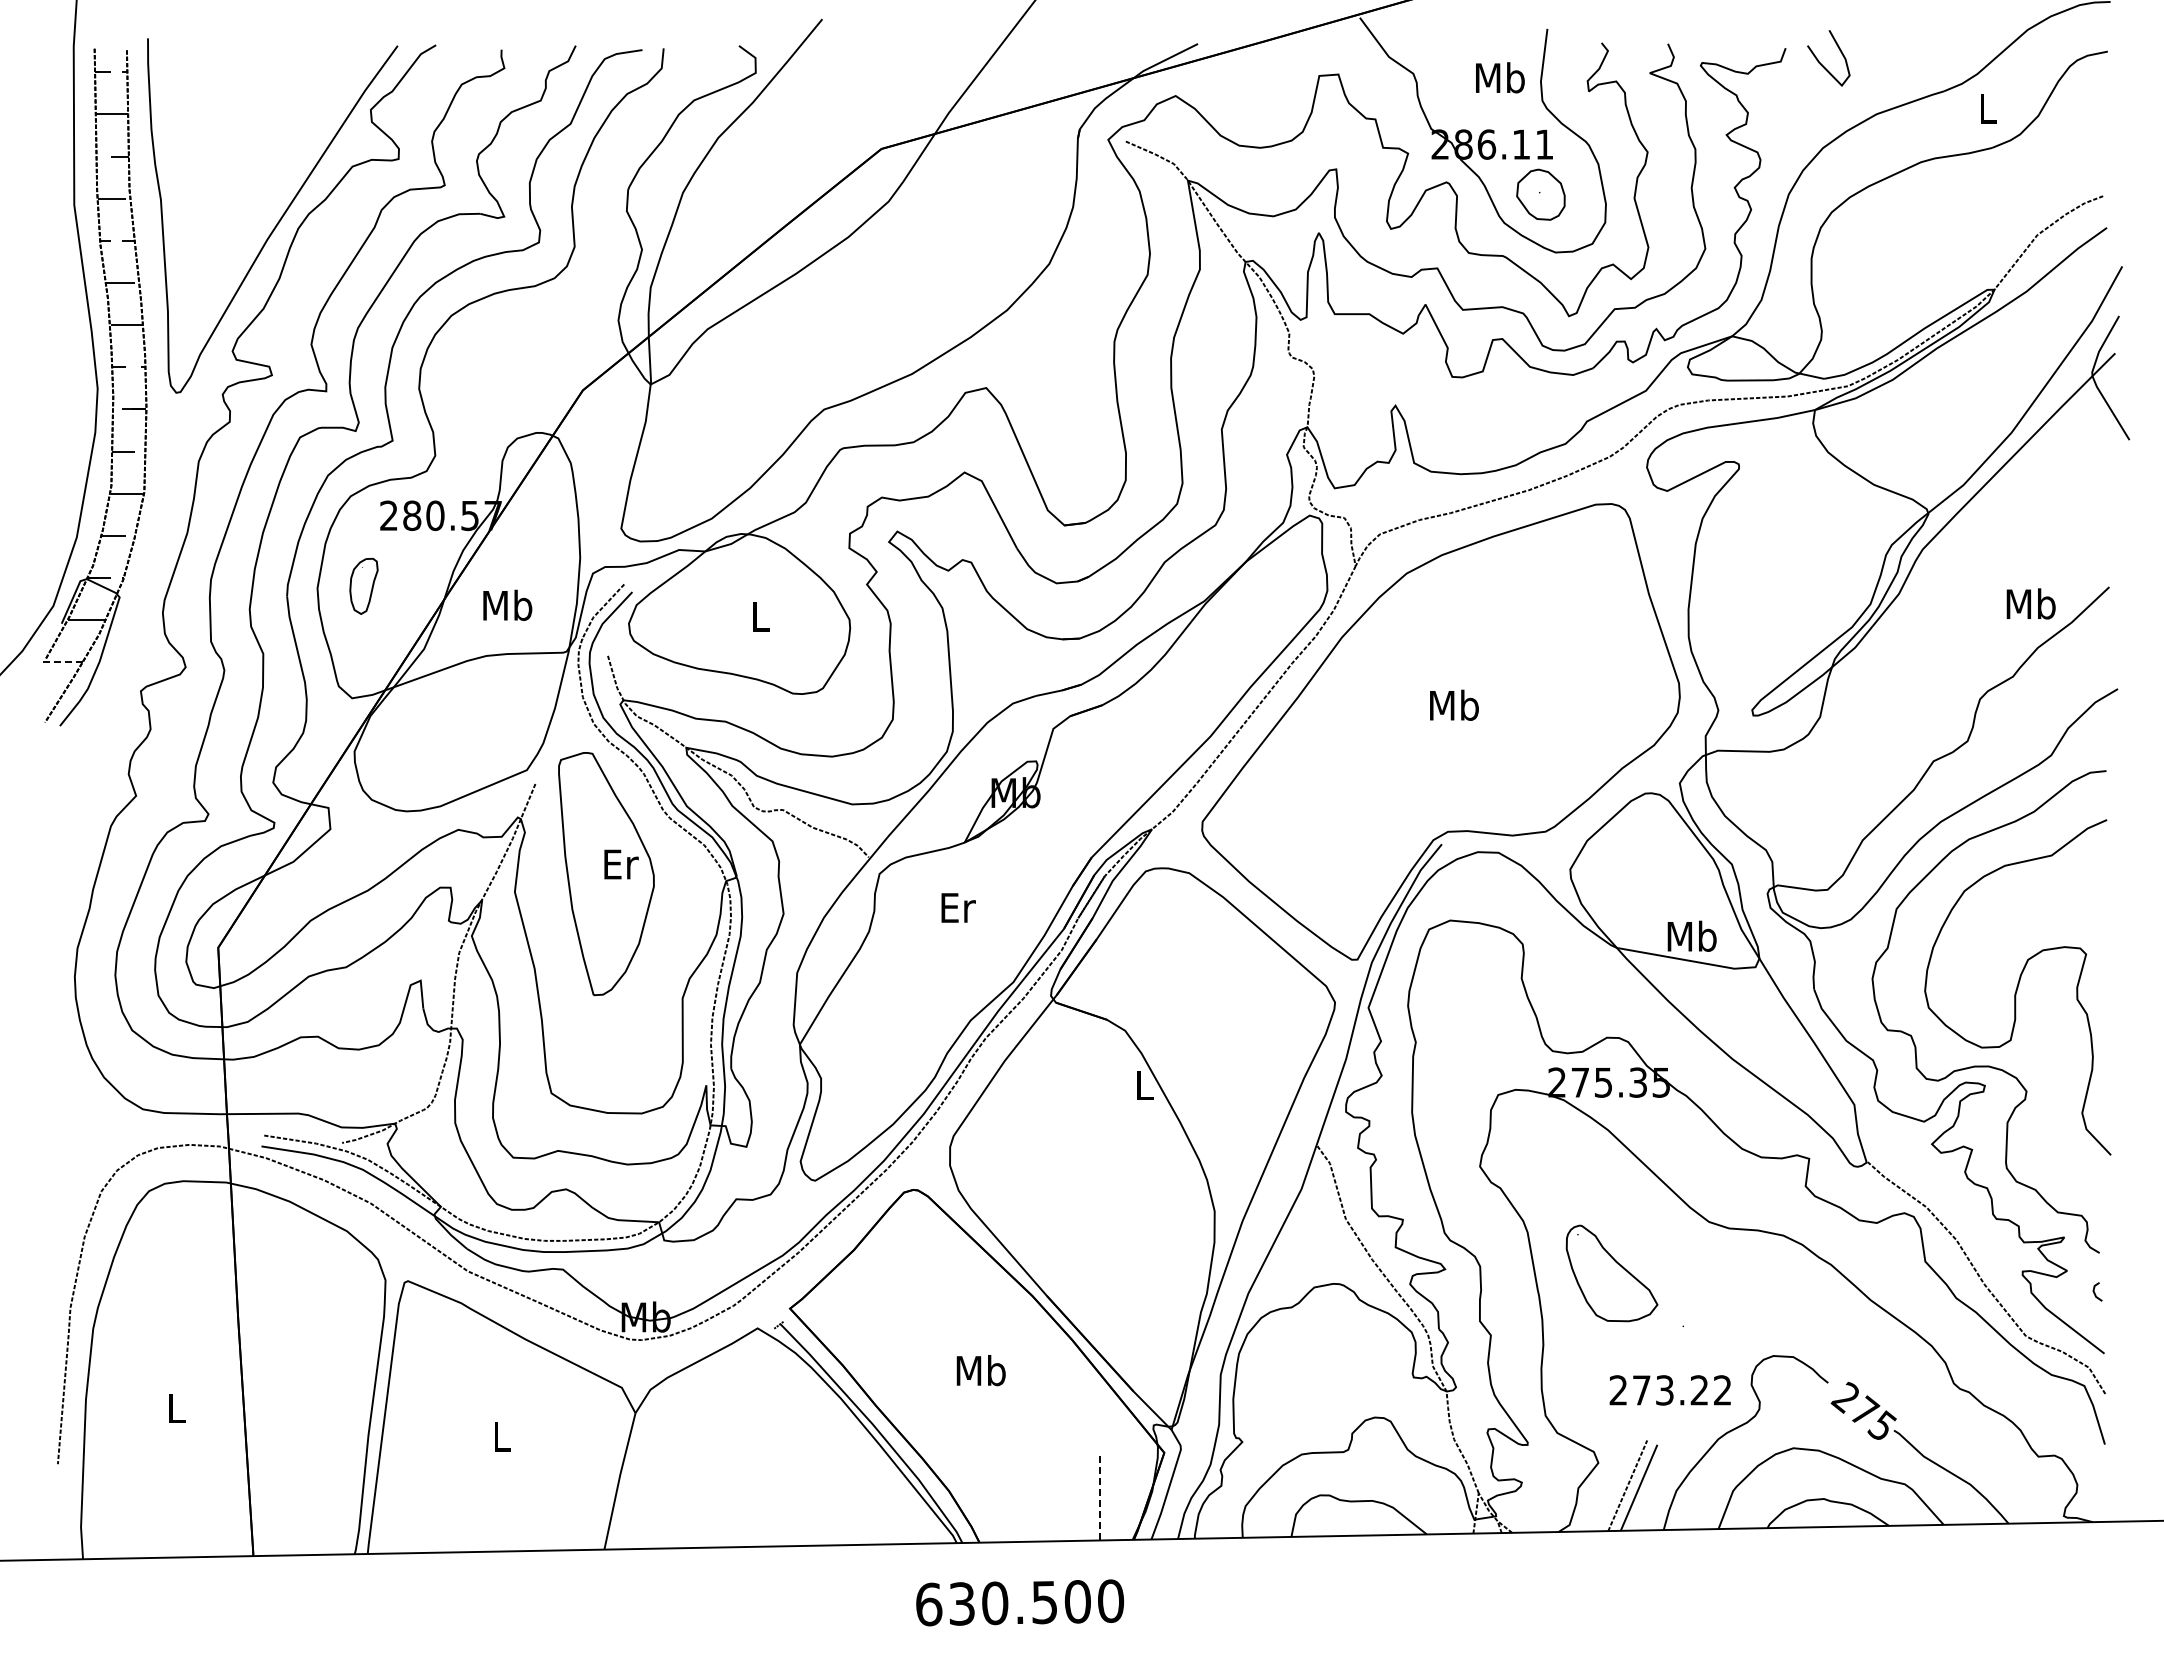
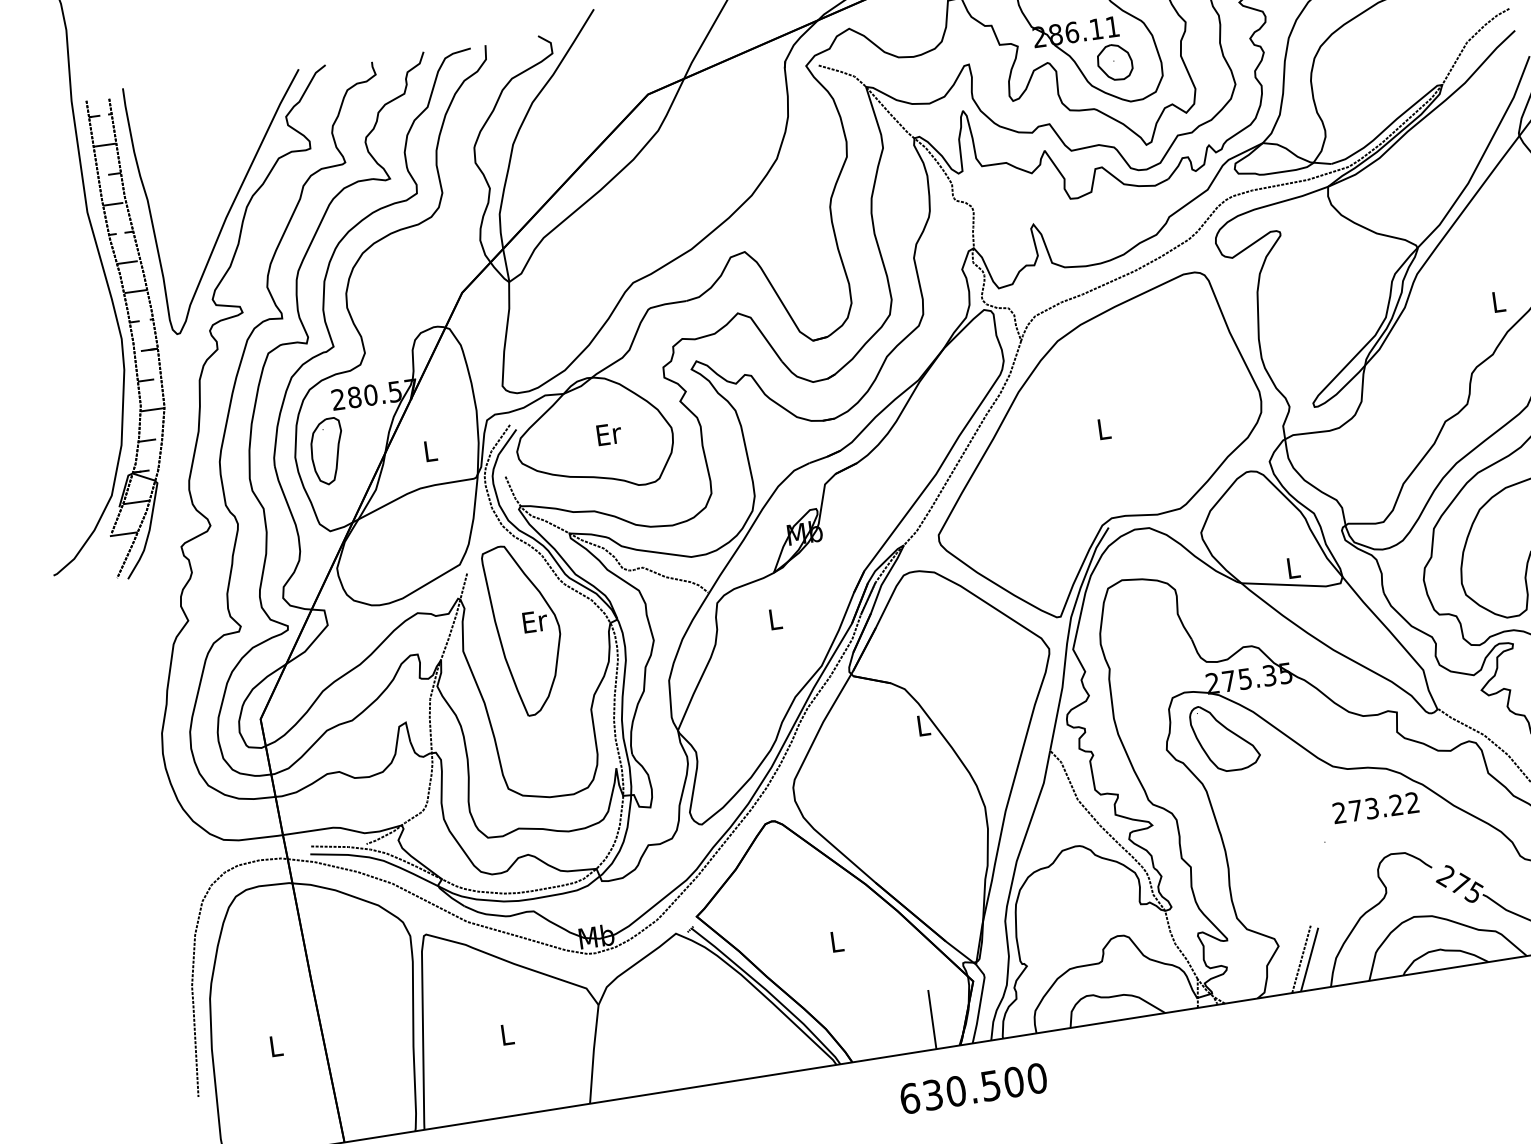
part: (363, 586) -> (327, 451), size x1.67
text: (2030, 603) -> (1498, 301), Mb -> L
text: (507, 604) -> (430, 450), Mb -> L
text: (761, 616) -> (609, 434), L -> Er
line: (62, 662) -> (123, 534), dashed -> solid
text: (1454, 704) -> (1103, 428), Mb -> L
text: (958, 907) -> (775, 618), Er -> L
text: (1691, 935) -> (1292, 567), Mb -> L
part: (1611, 1273) -> (1224, 737), moved
text: (980, 1370) -> (836, 941), Mb -> L
text: (1669, 1390) -> (1375, 808), moved
line: (1099, 1497) -> (932, 1019), dashed -> solid
text: (1020, 1602) -> (973, 1088), moved

